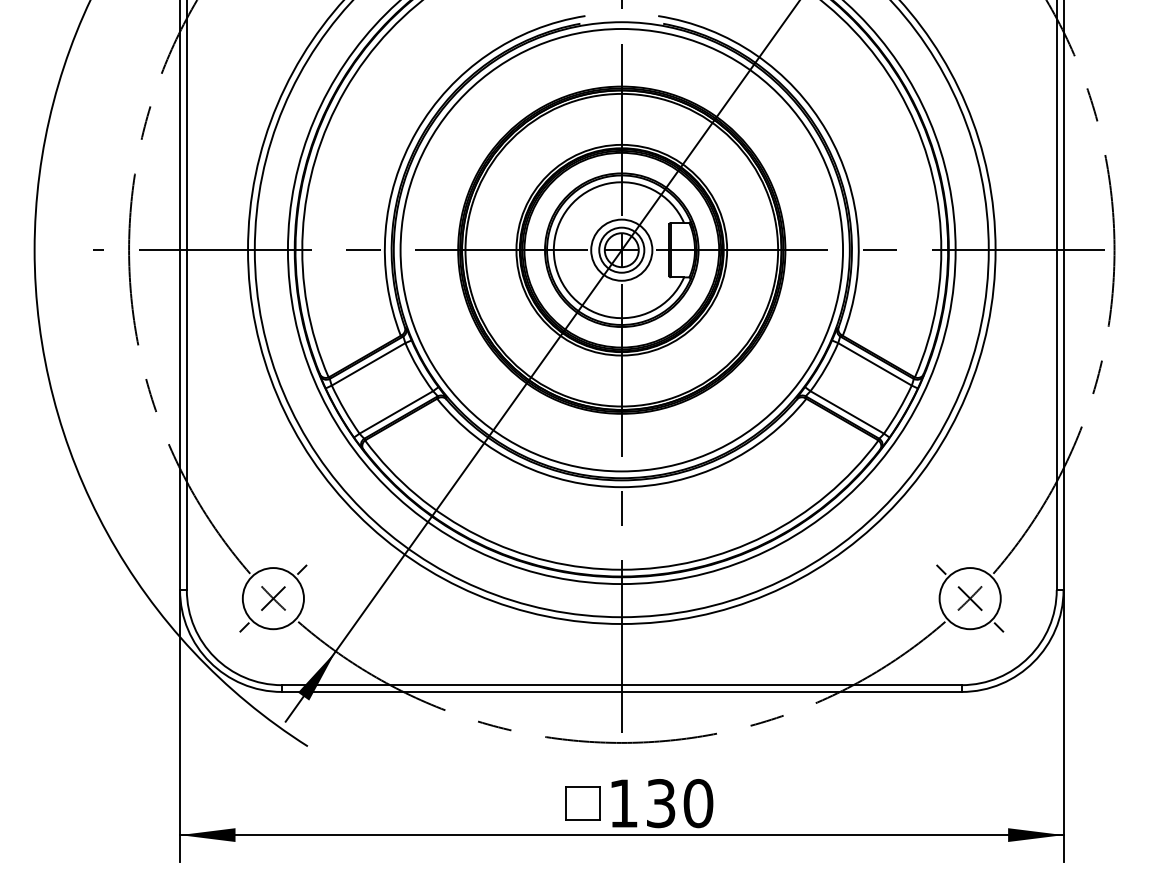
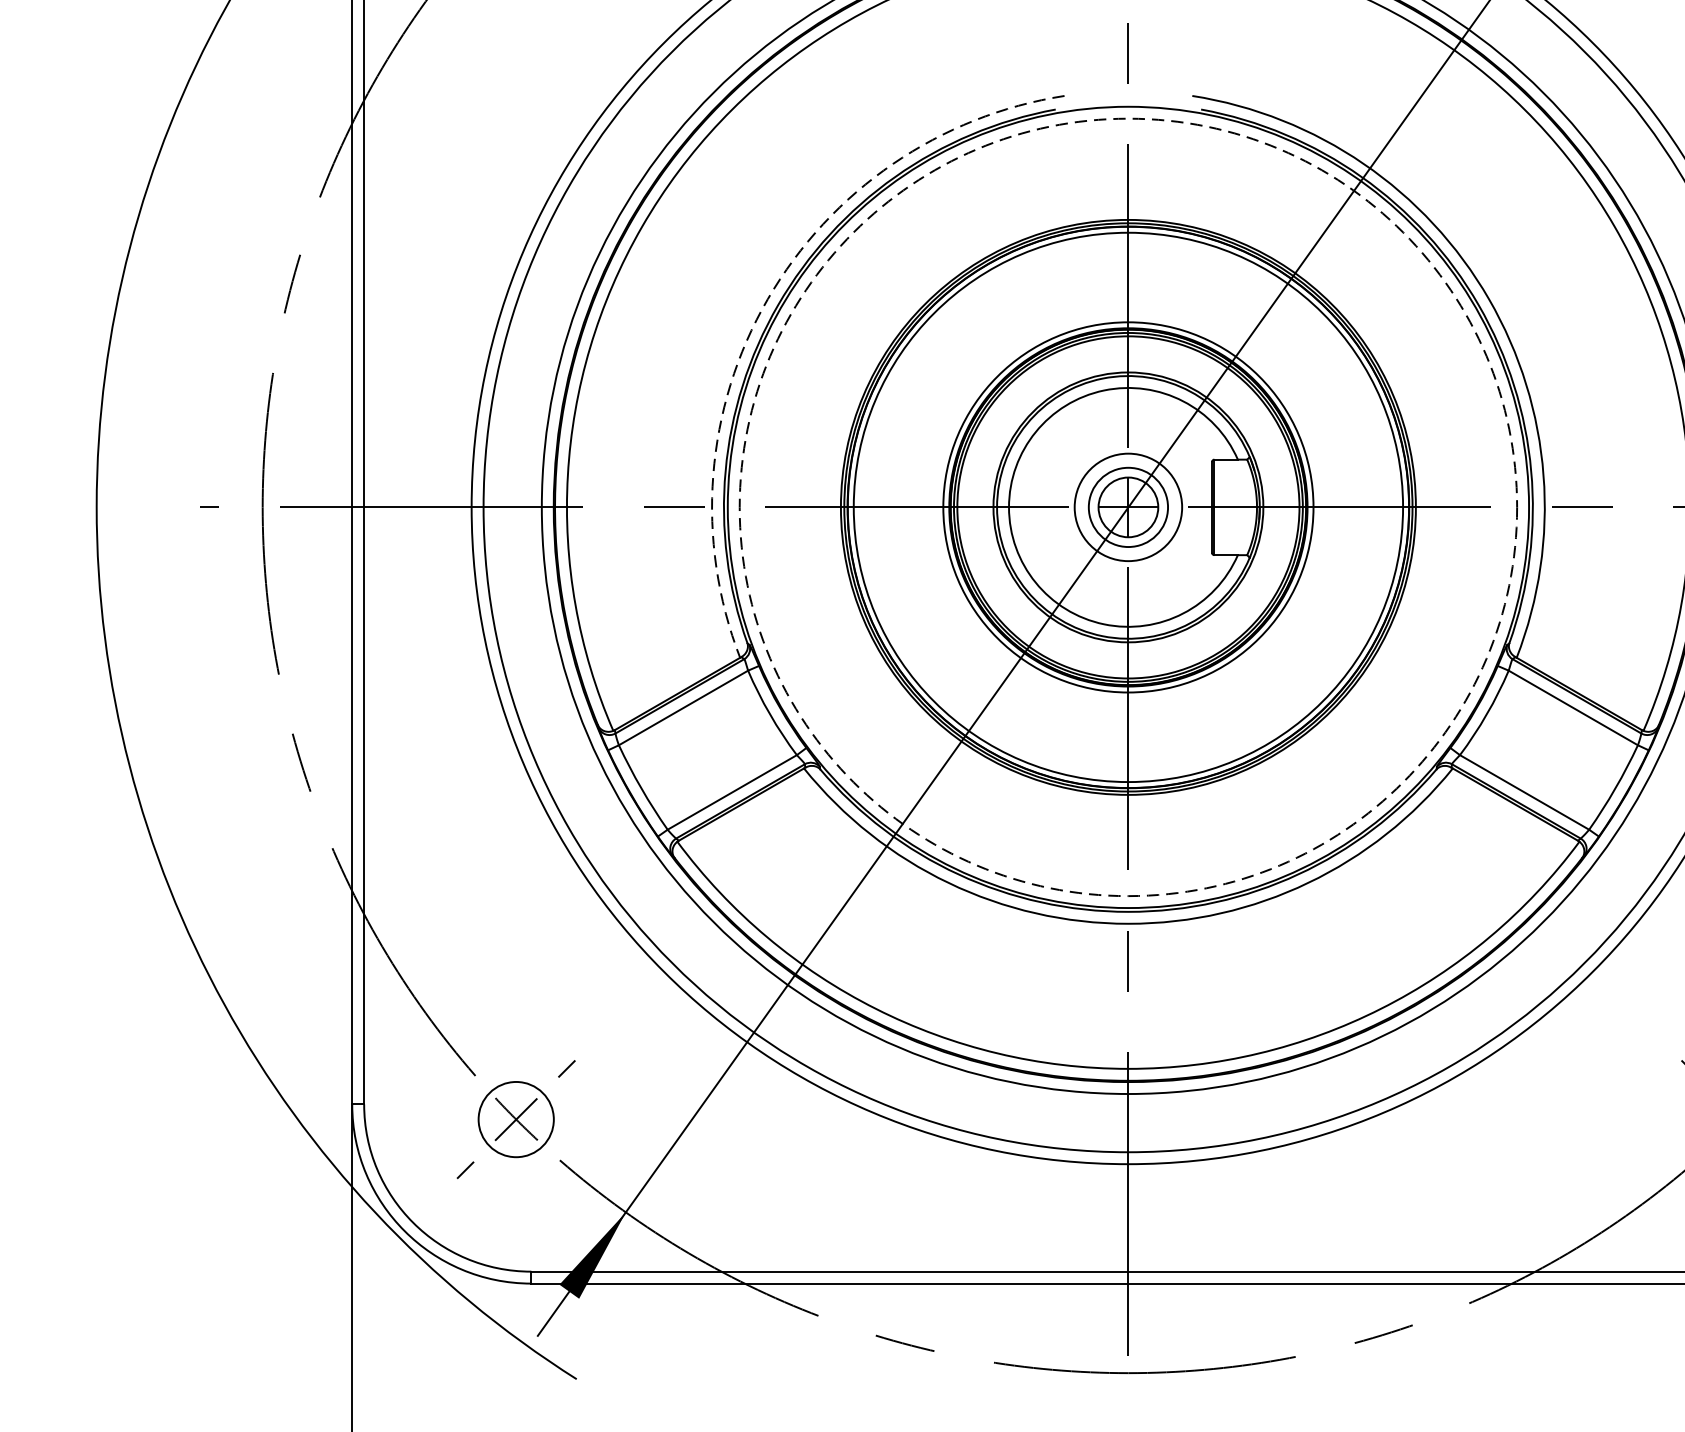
arc: (416, 131) -> (767, 298), solid -> dashed
circle: (621, 250) -> (1127, 507), solid -> dashed
circle: (272, 598) -> (514, 1119), size x0.7

